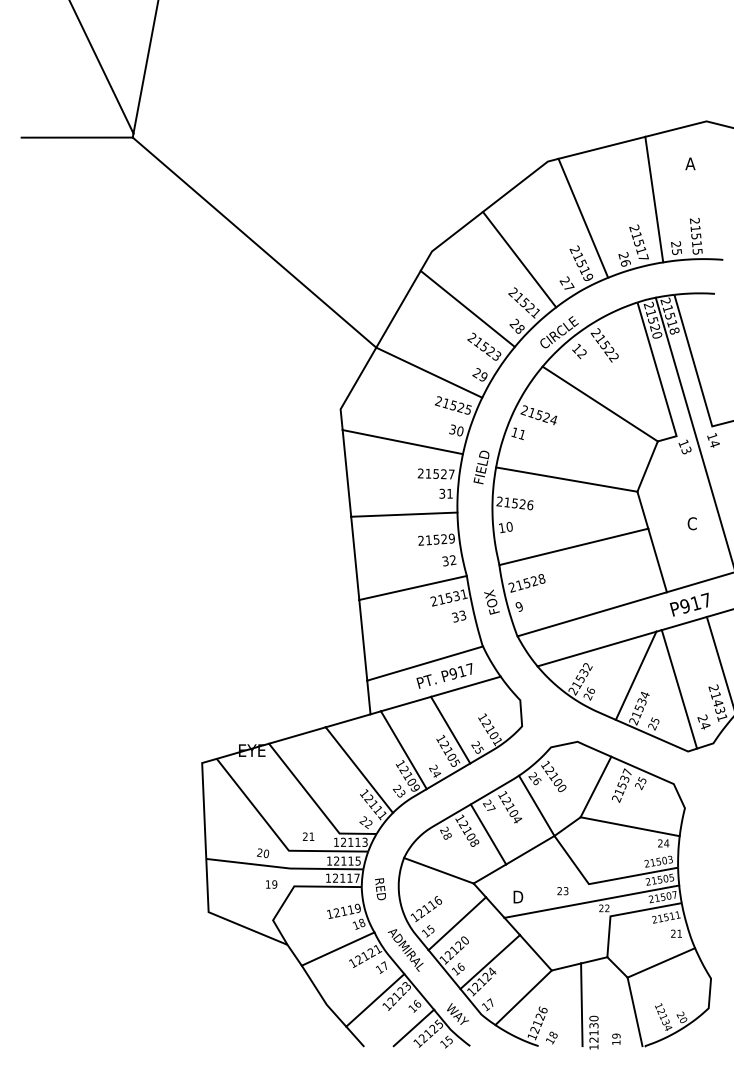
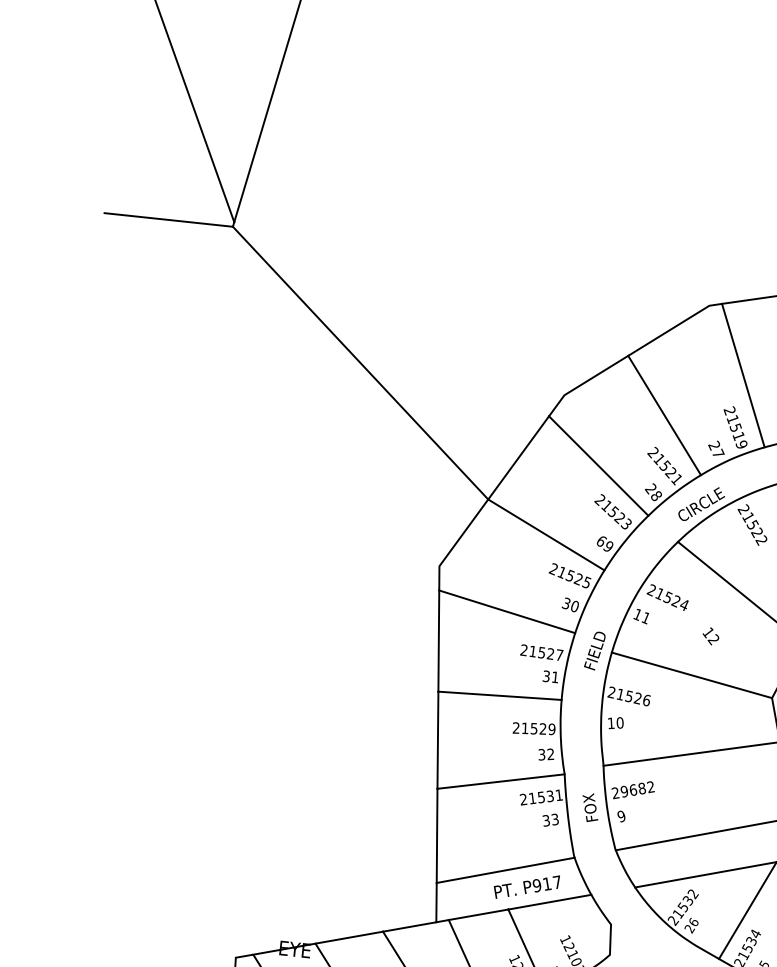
text: (579, 351) -> (710, 636), moved
text: (476, 373) -> (600, 541), 29 -> 69
text: (530, 582) -> (637, 789), 21528 -> 29682

